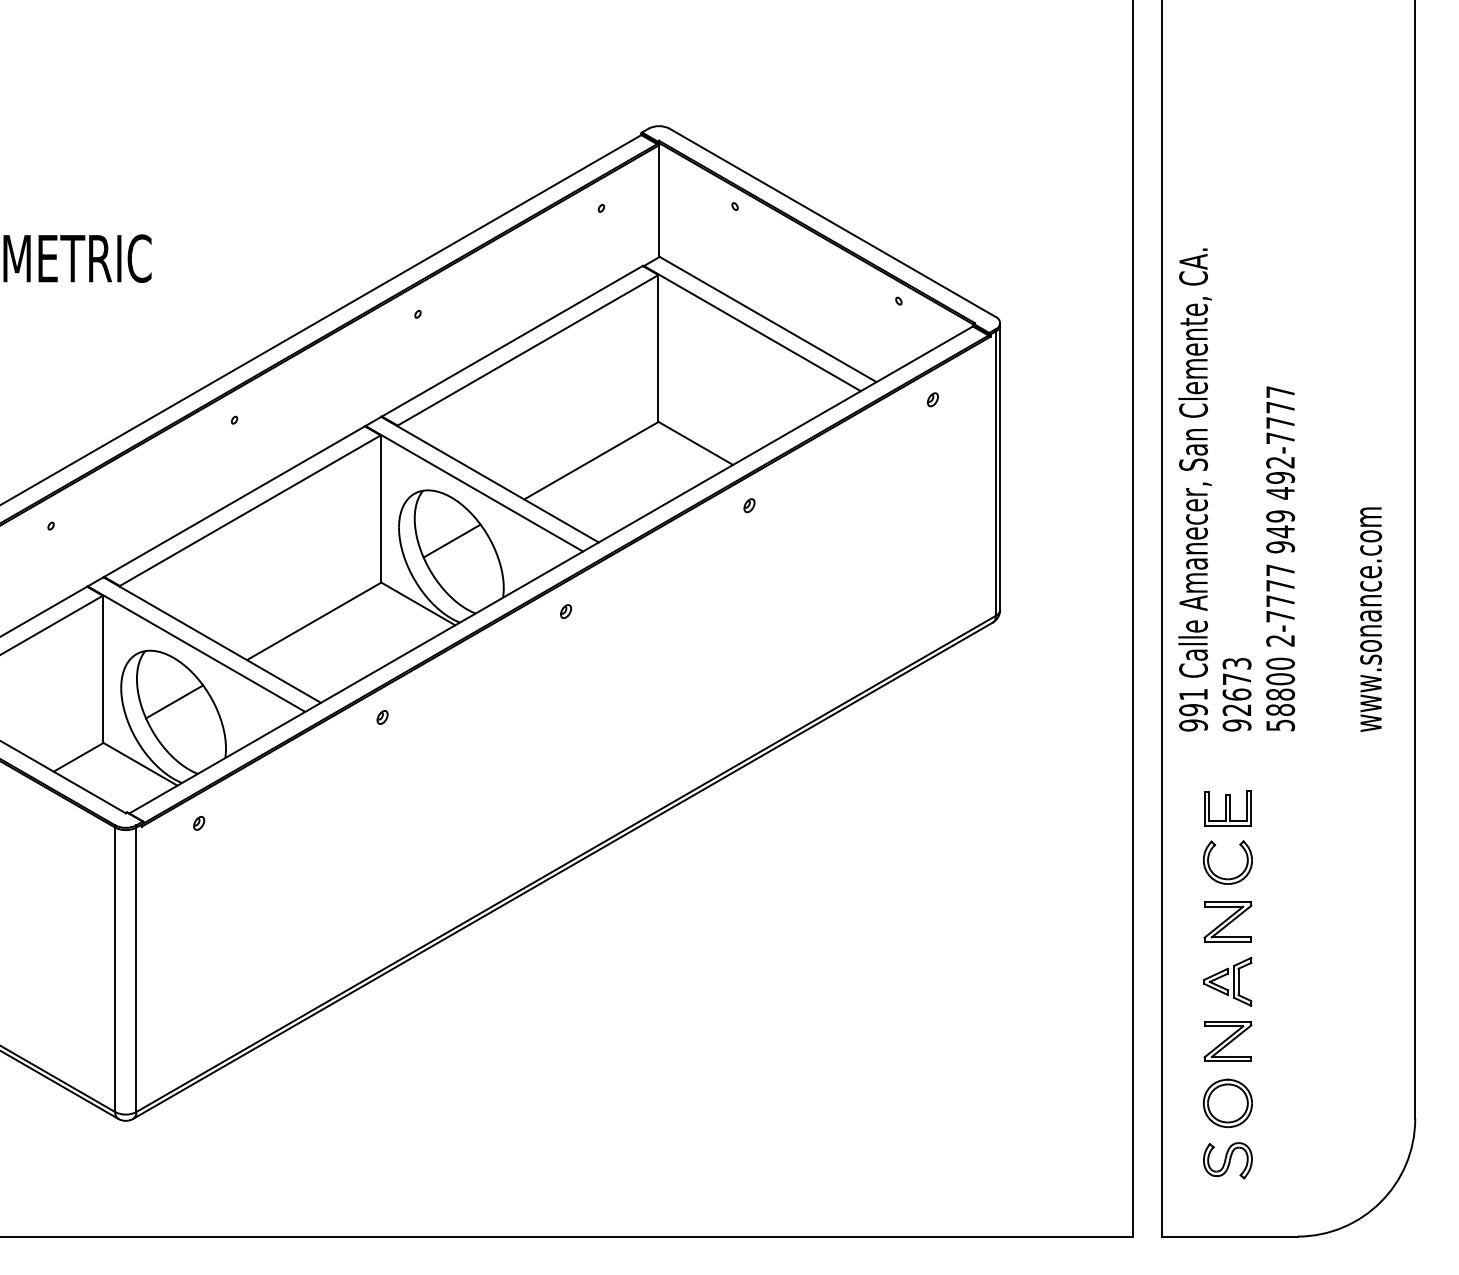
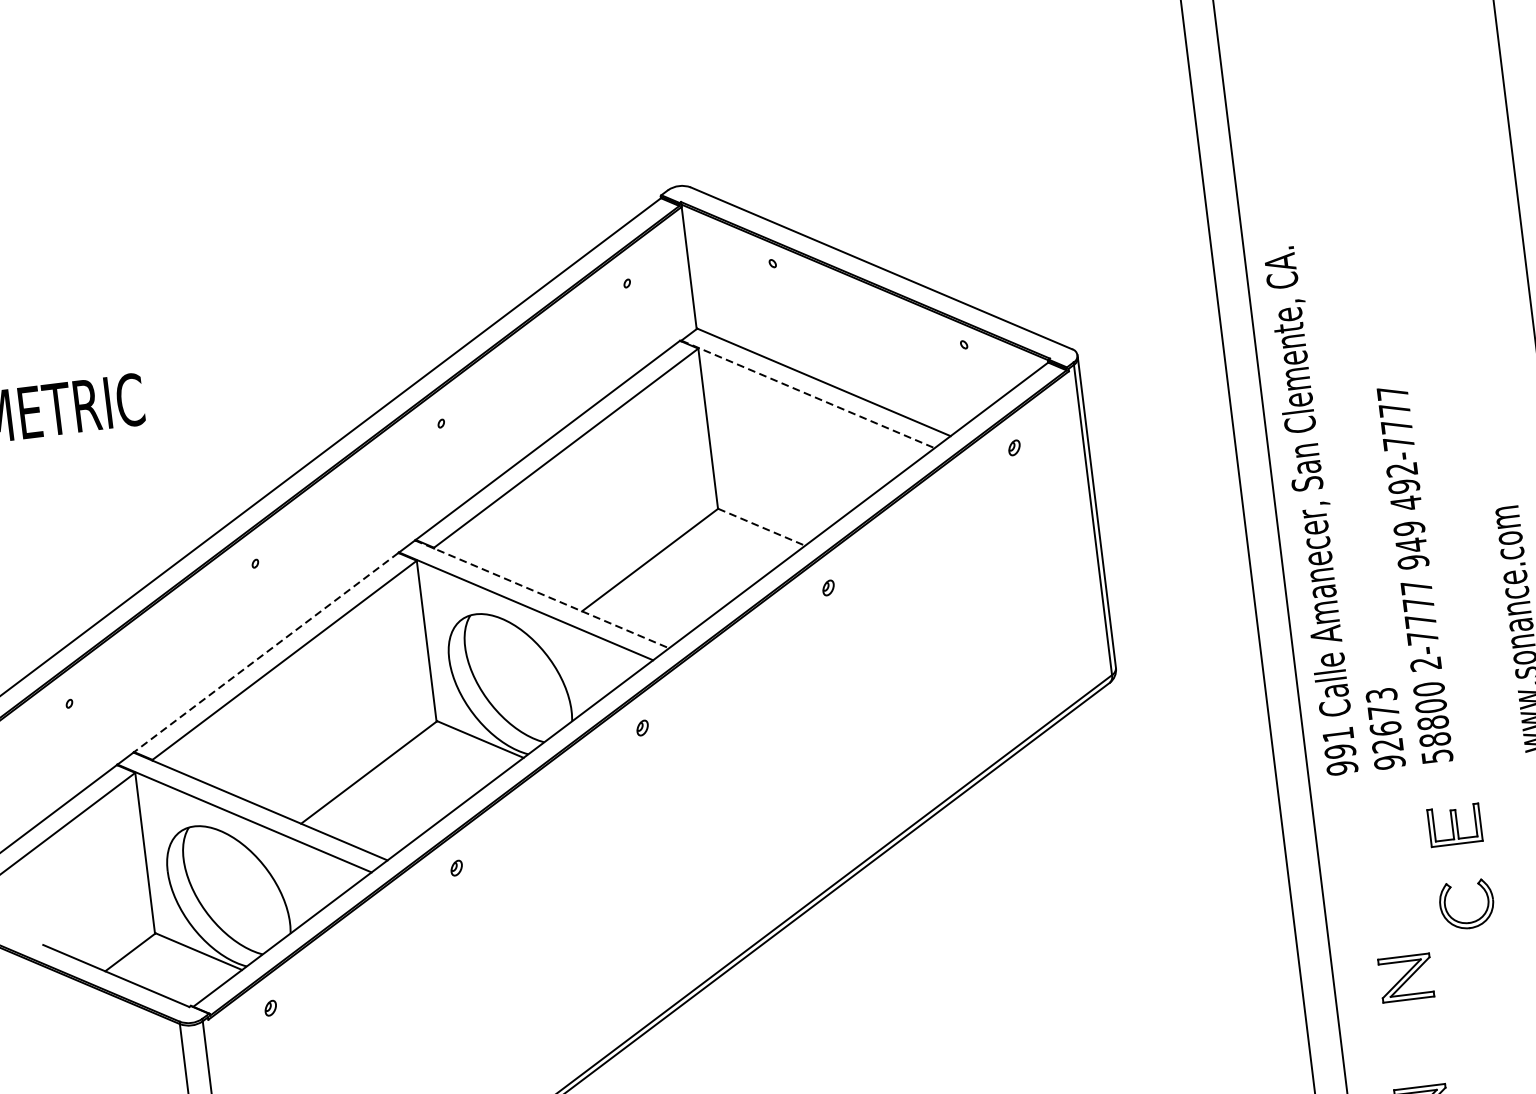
line: (752, 328) -> (808, 394), solid -> dashed
line: (696, 443) -> (762, 527), solid -> dashed
line: (490, 479) -> (542, 594), solid -> dashed
line: (234, 501) -> (266, 652), solid -> dashed
line: (451, 540) -> (508, 665), removed
line: (174, 701) -> (227, 878), removed
part: (1227, 808) -> (1454, 825), moved
part: (1223, 877) -> (1464, 921), moved
part: (1227, 981) -> (1413, 1042), removed

